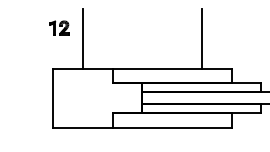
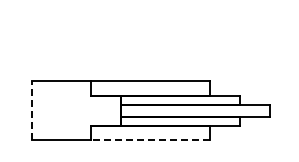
part: (59, 28) -> (38, 40), removed
line: (82, 39) -> (61, 51), removed
line: (201, 39) -> (180, 51), removed
line: (52, 98) -> (31, 110), solid -> dashed
line: (171, 128) -> (150, 140), solid -> dashed

